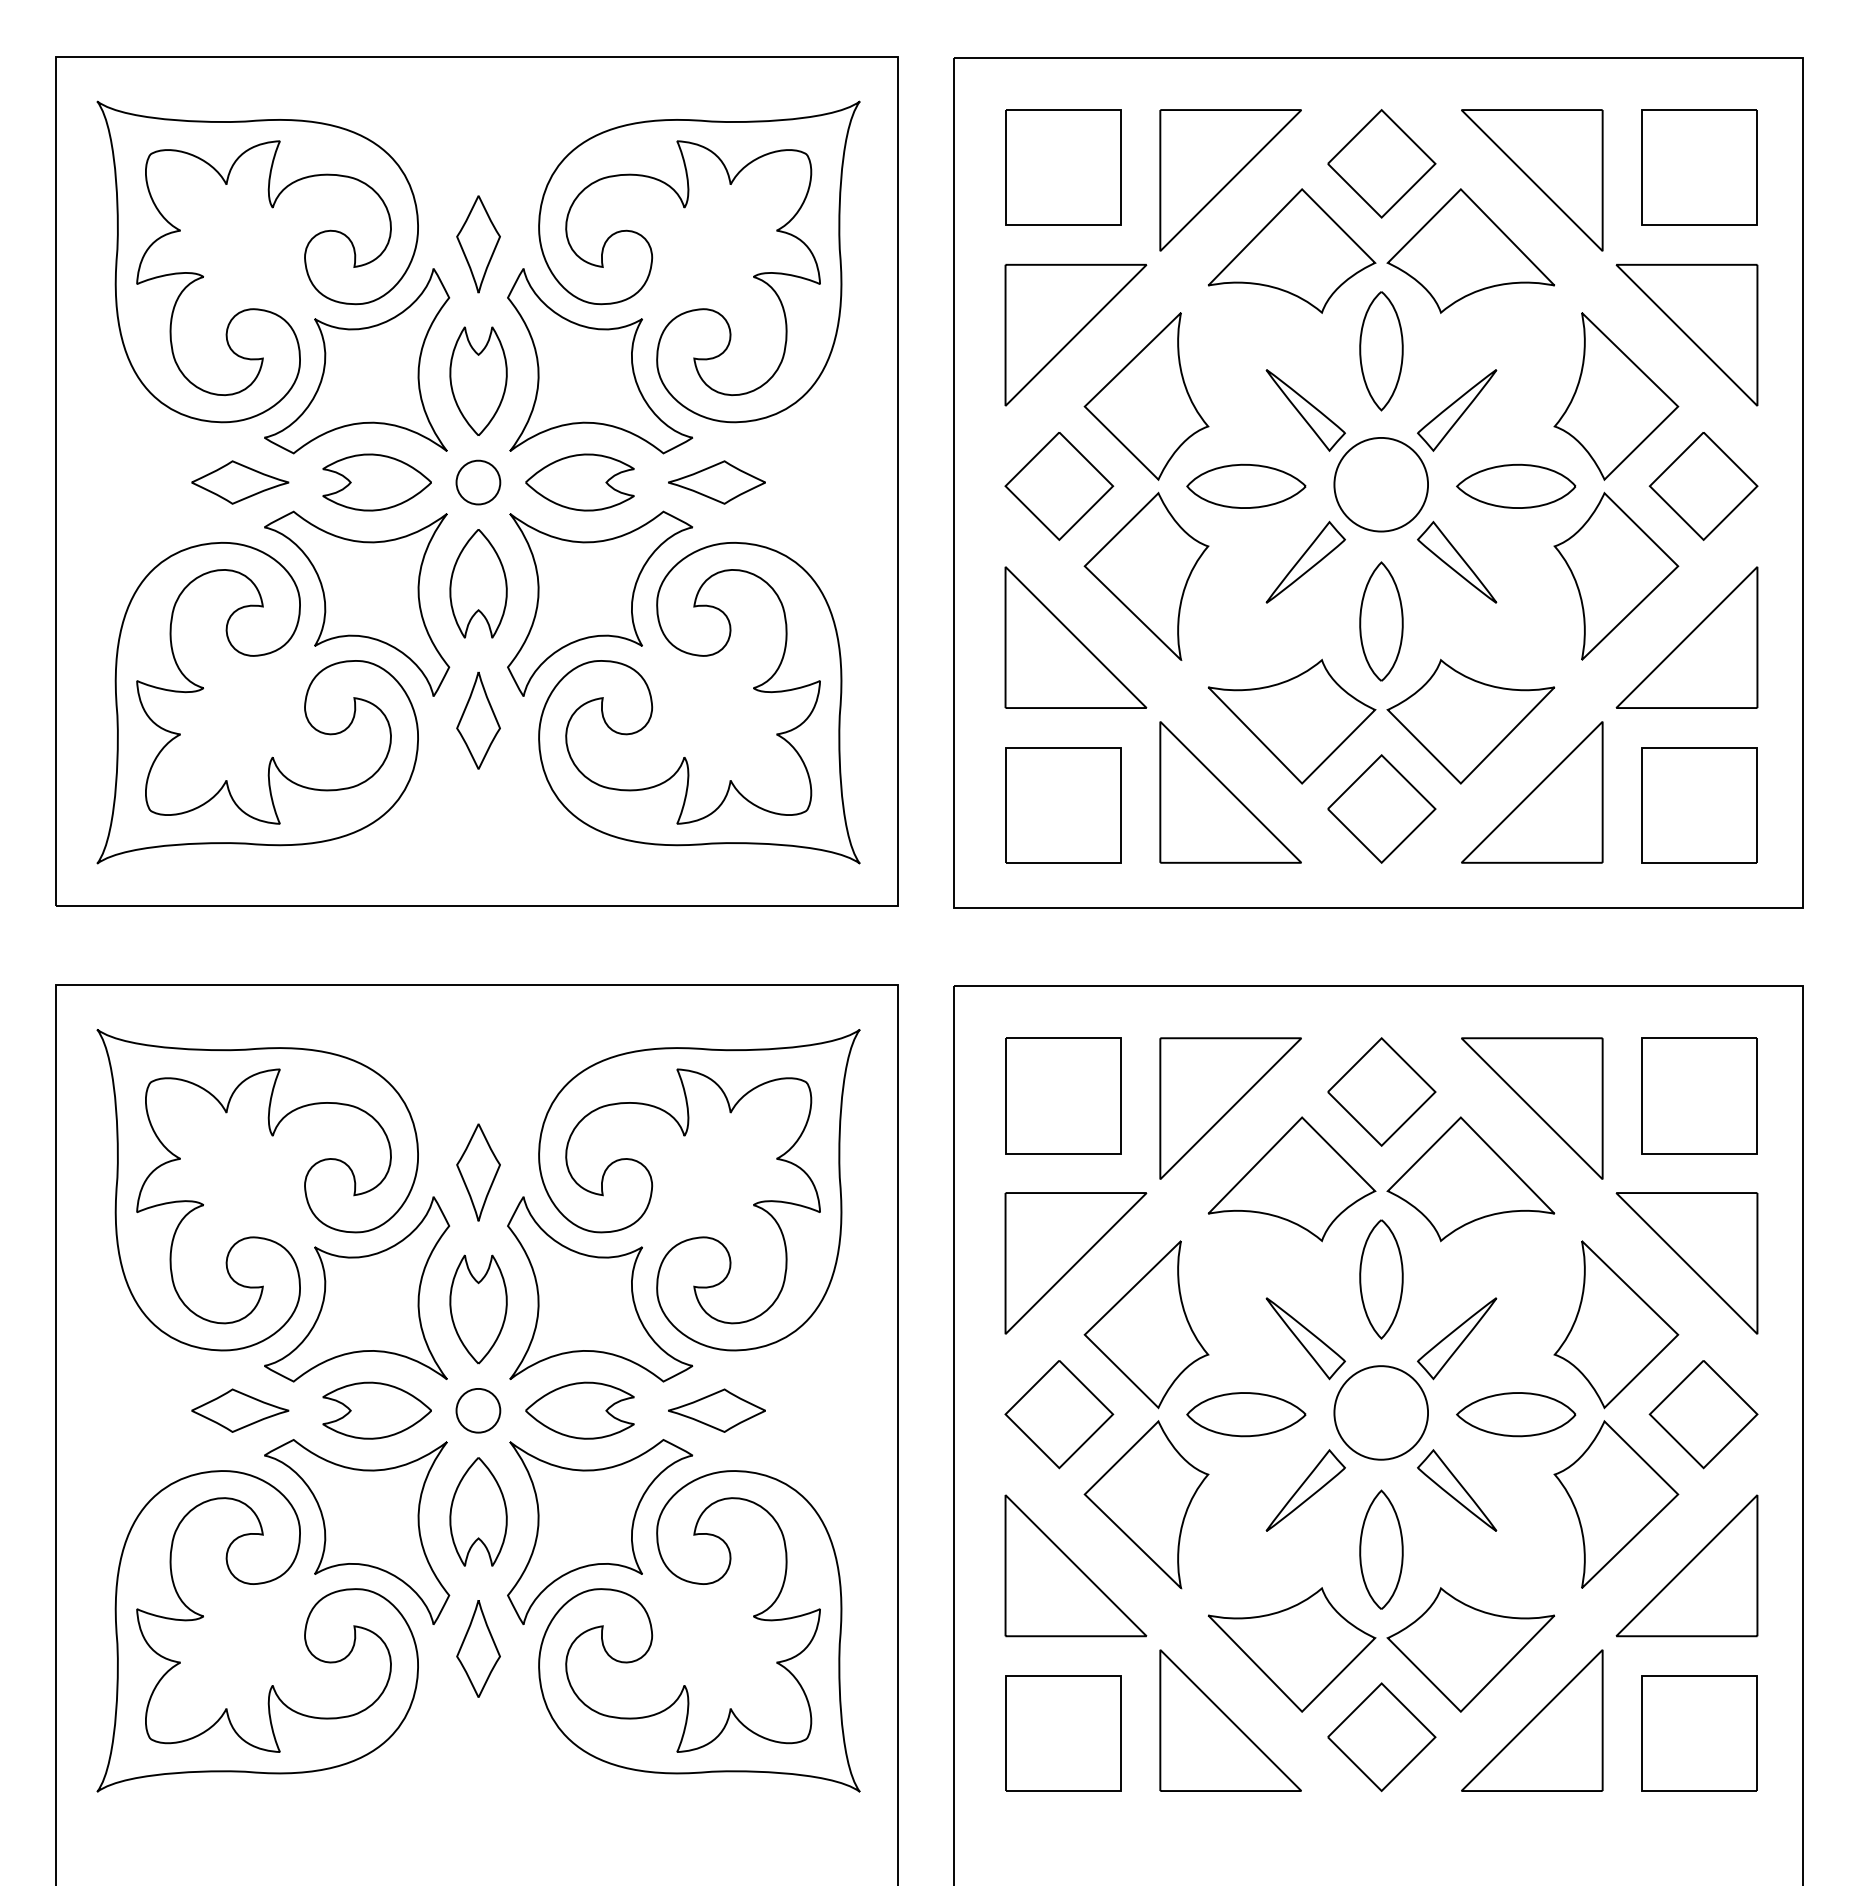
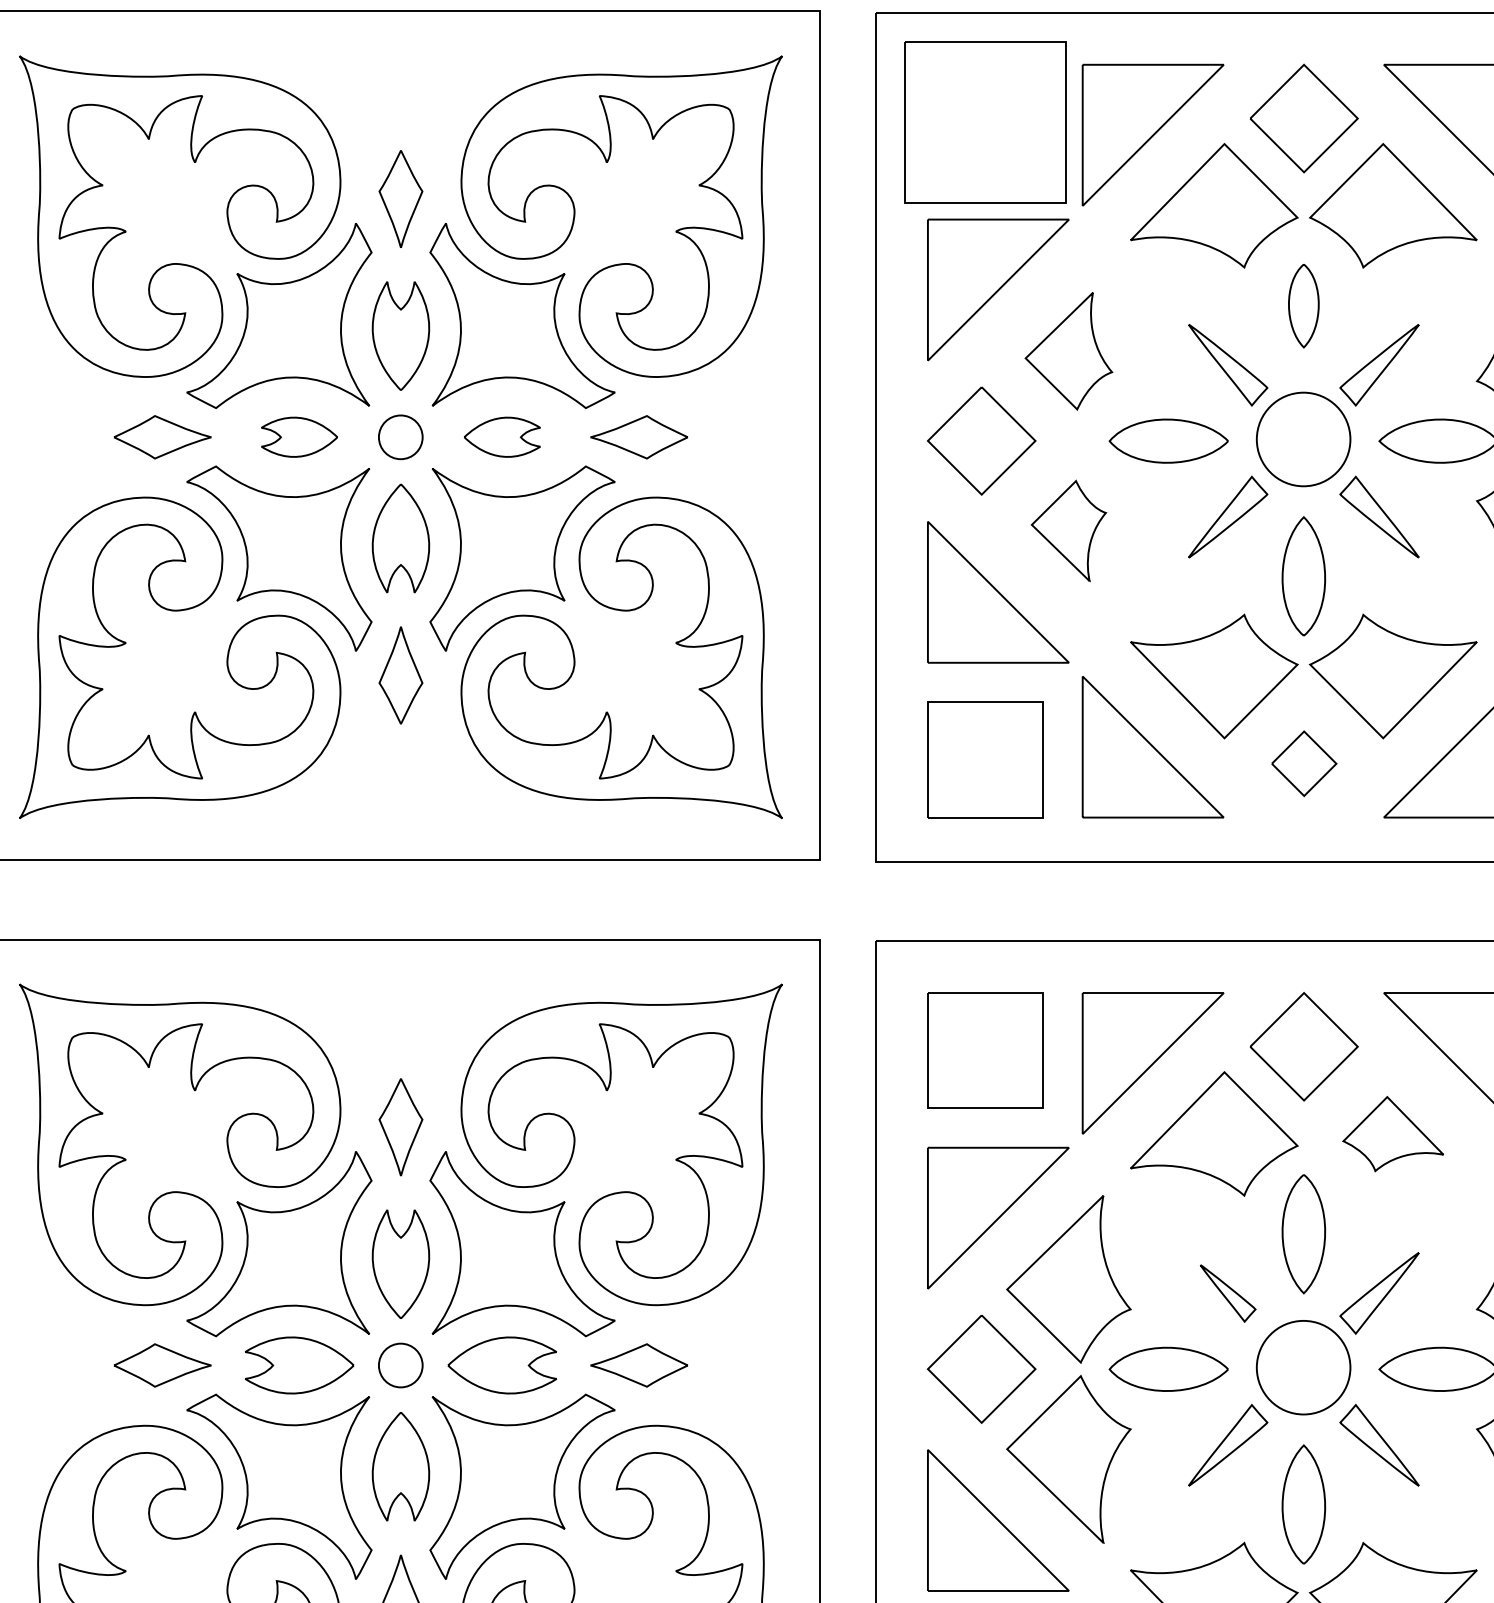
part: (1063, 167) -> (985, 122), size x1.4
part: (1381, 351) -> (1303, 306), size x0.7
part: (1146, 396) -> (1068, 351), size x0.7
part: (376, 482) -> (298, 437), size x0.7
part: (579, 482) -> (501, 437), size x0.7
part: (1146, 575) -> (1068, 530), size x0.6
part: (1381, 808) -> (1303, 763), size x0.6
part: (1470, 1179) -> (1392, 1134), size x0.6
part: (1305, 1338) -> (1227, 1293), size x0.7

